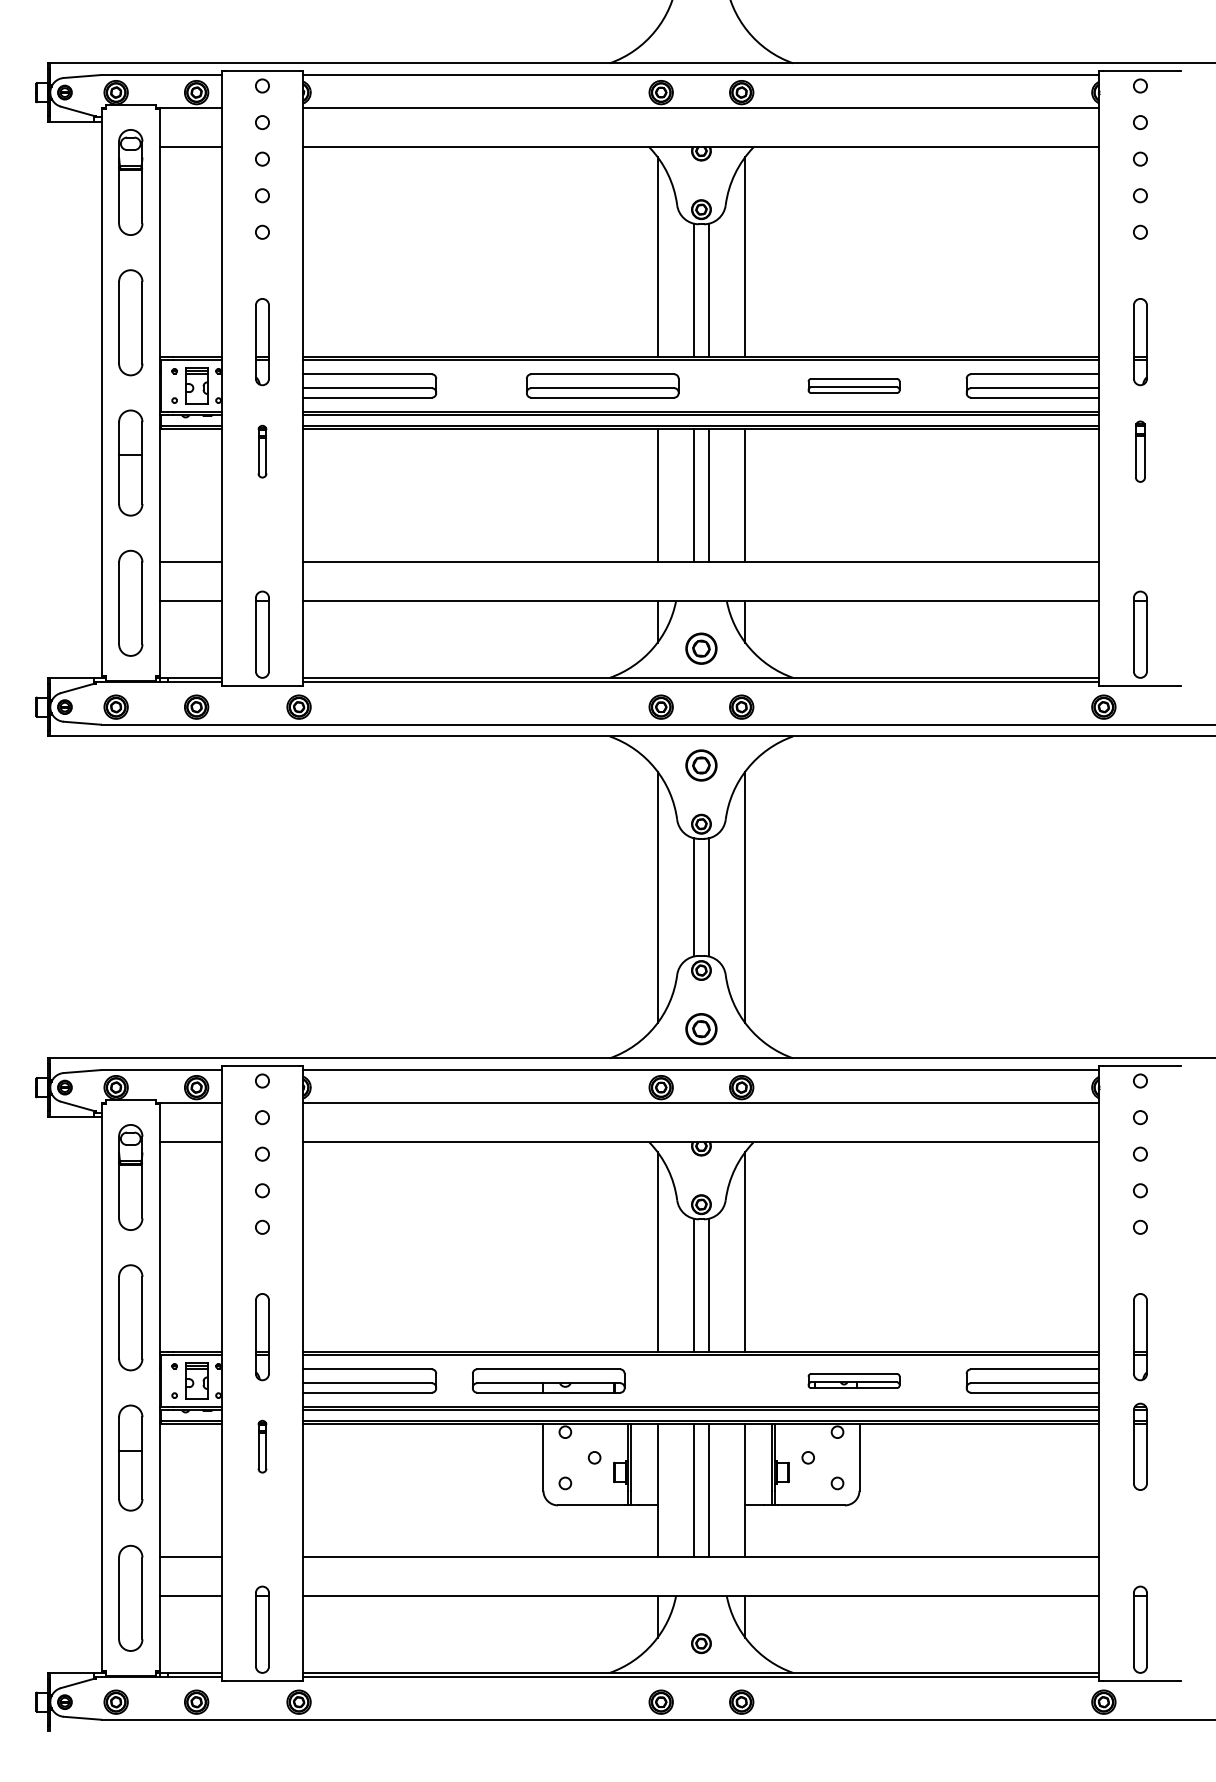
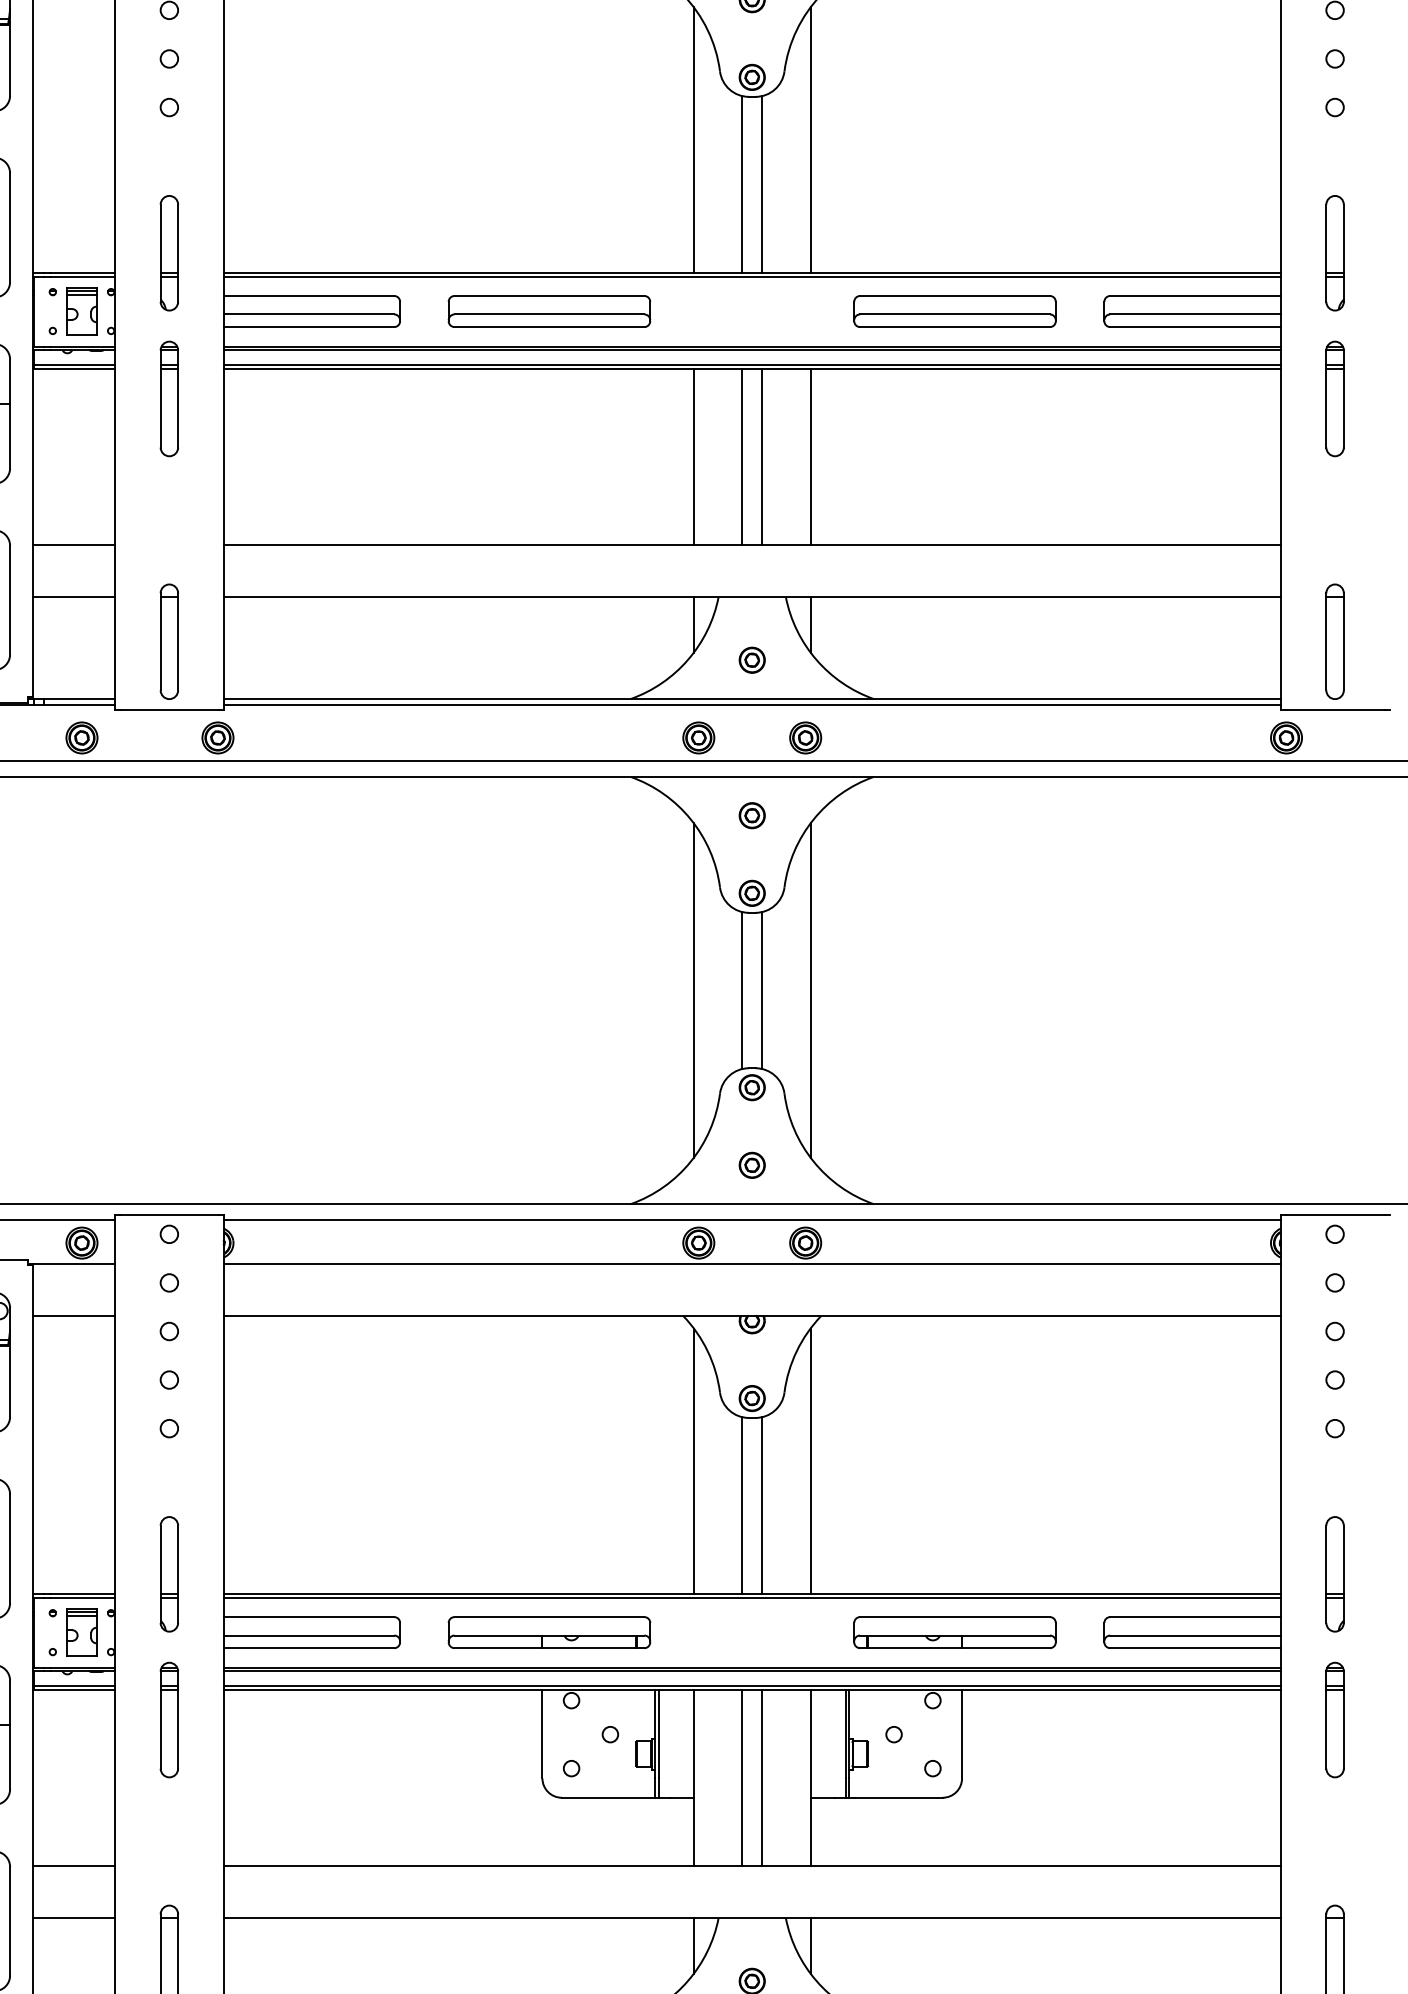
part: (602, 385) -> (549, 310), moved
part: (853, 385) -> (954, 310), size x1.67
part: (262, 451) -> (169, 398), size x1.67
part: (1140, 451) -> (1335, 398), size x1.43
part: (701, 648) -> (752, 660), size x0.62
part: (701, 765) -> (752, 815), size x0.62
part: (701, 1028) -> (752, 1164), size x0.62
part: (853, 1380) -> (954, 1631), size x1.67
part: (262, 1446) -> (169, 1719), size x1.67

